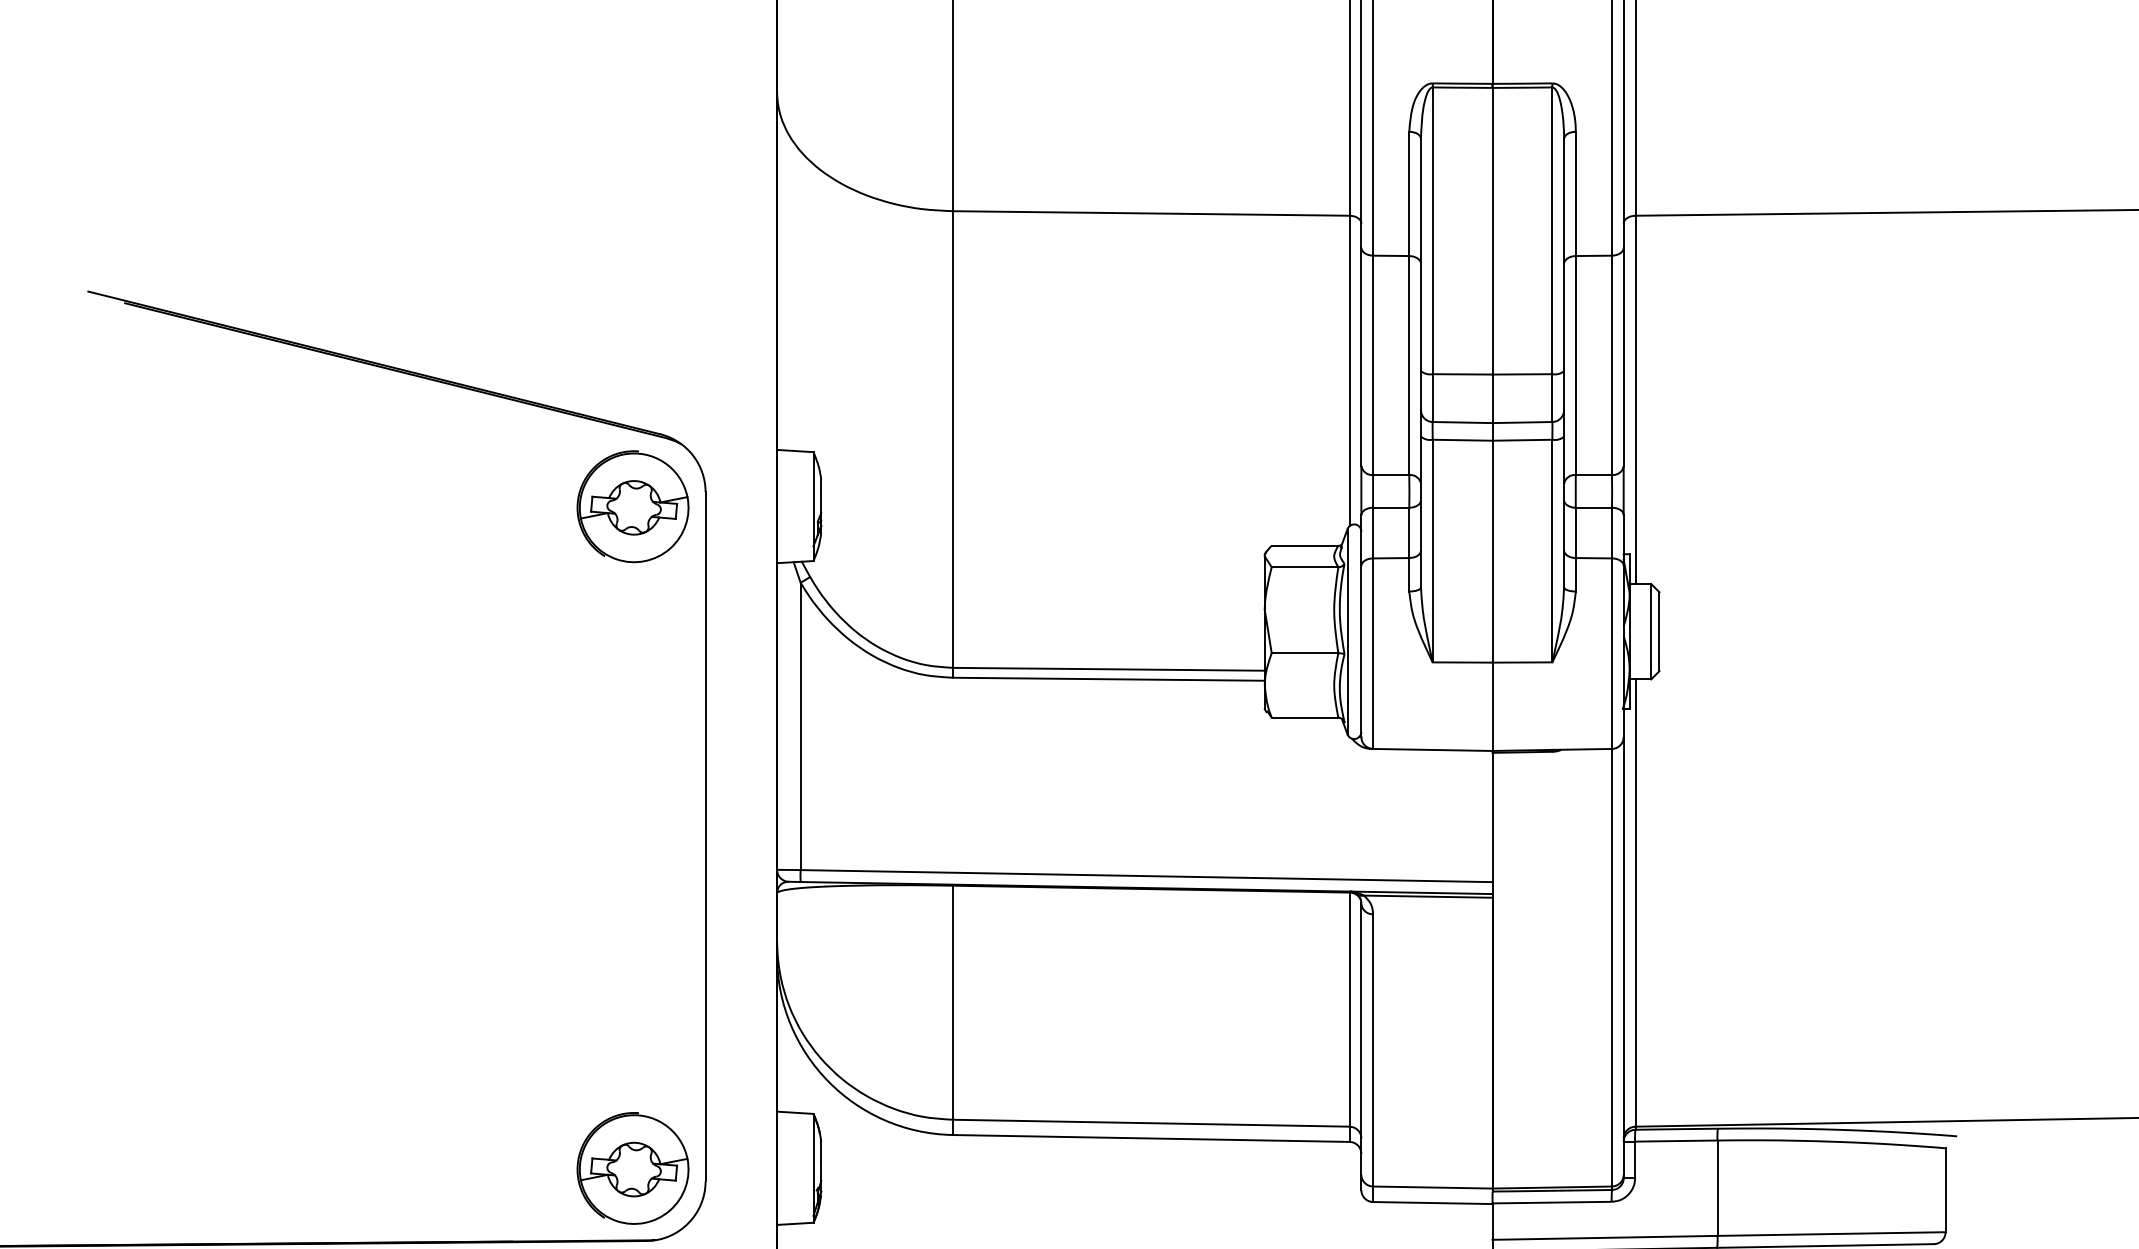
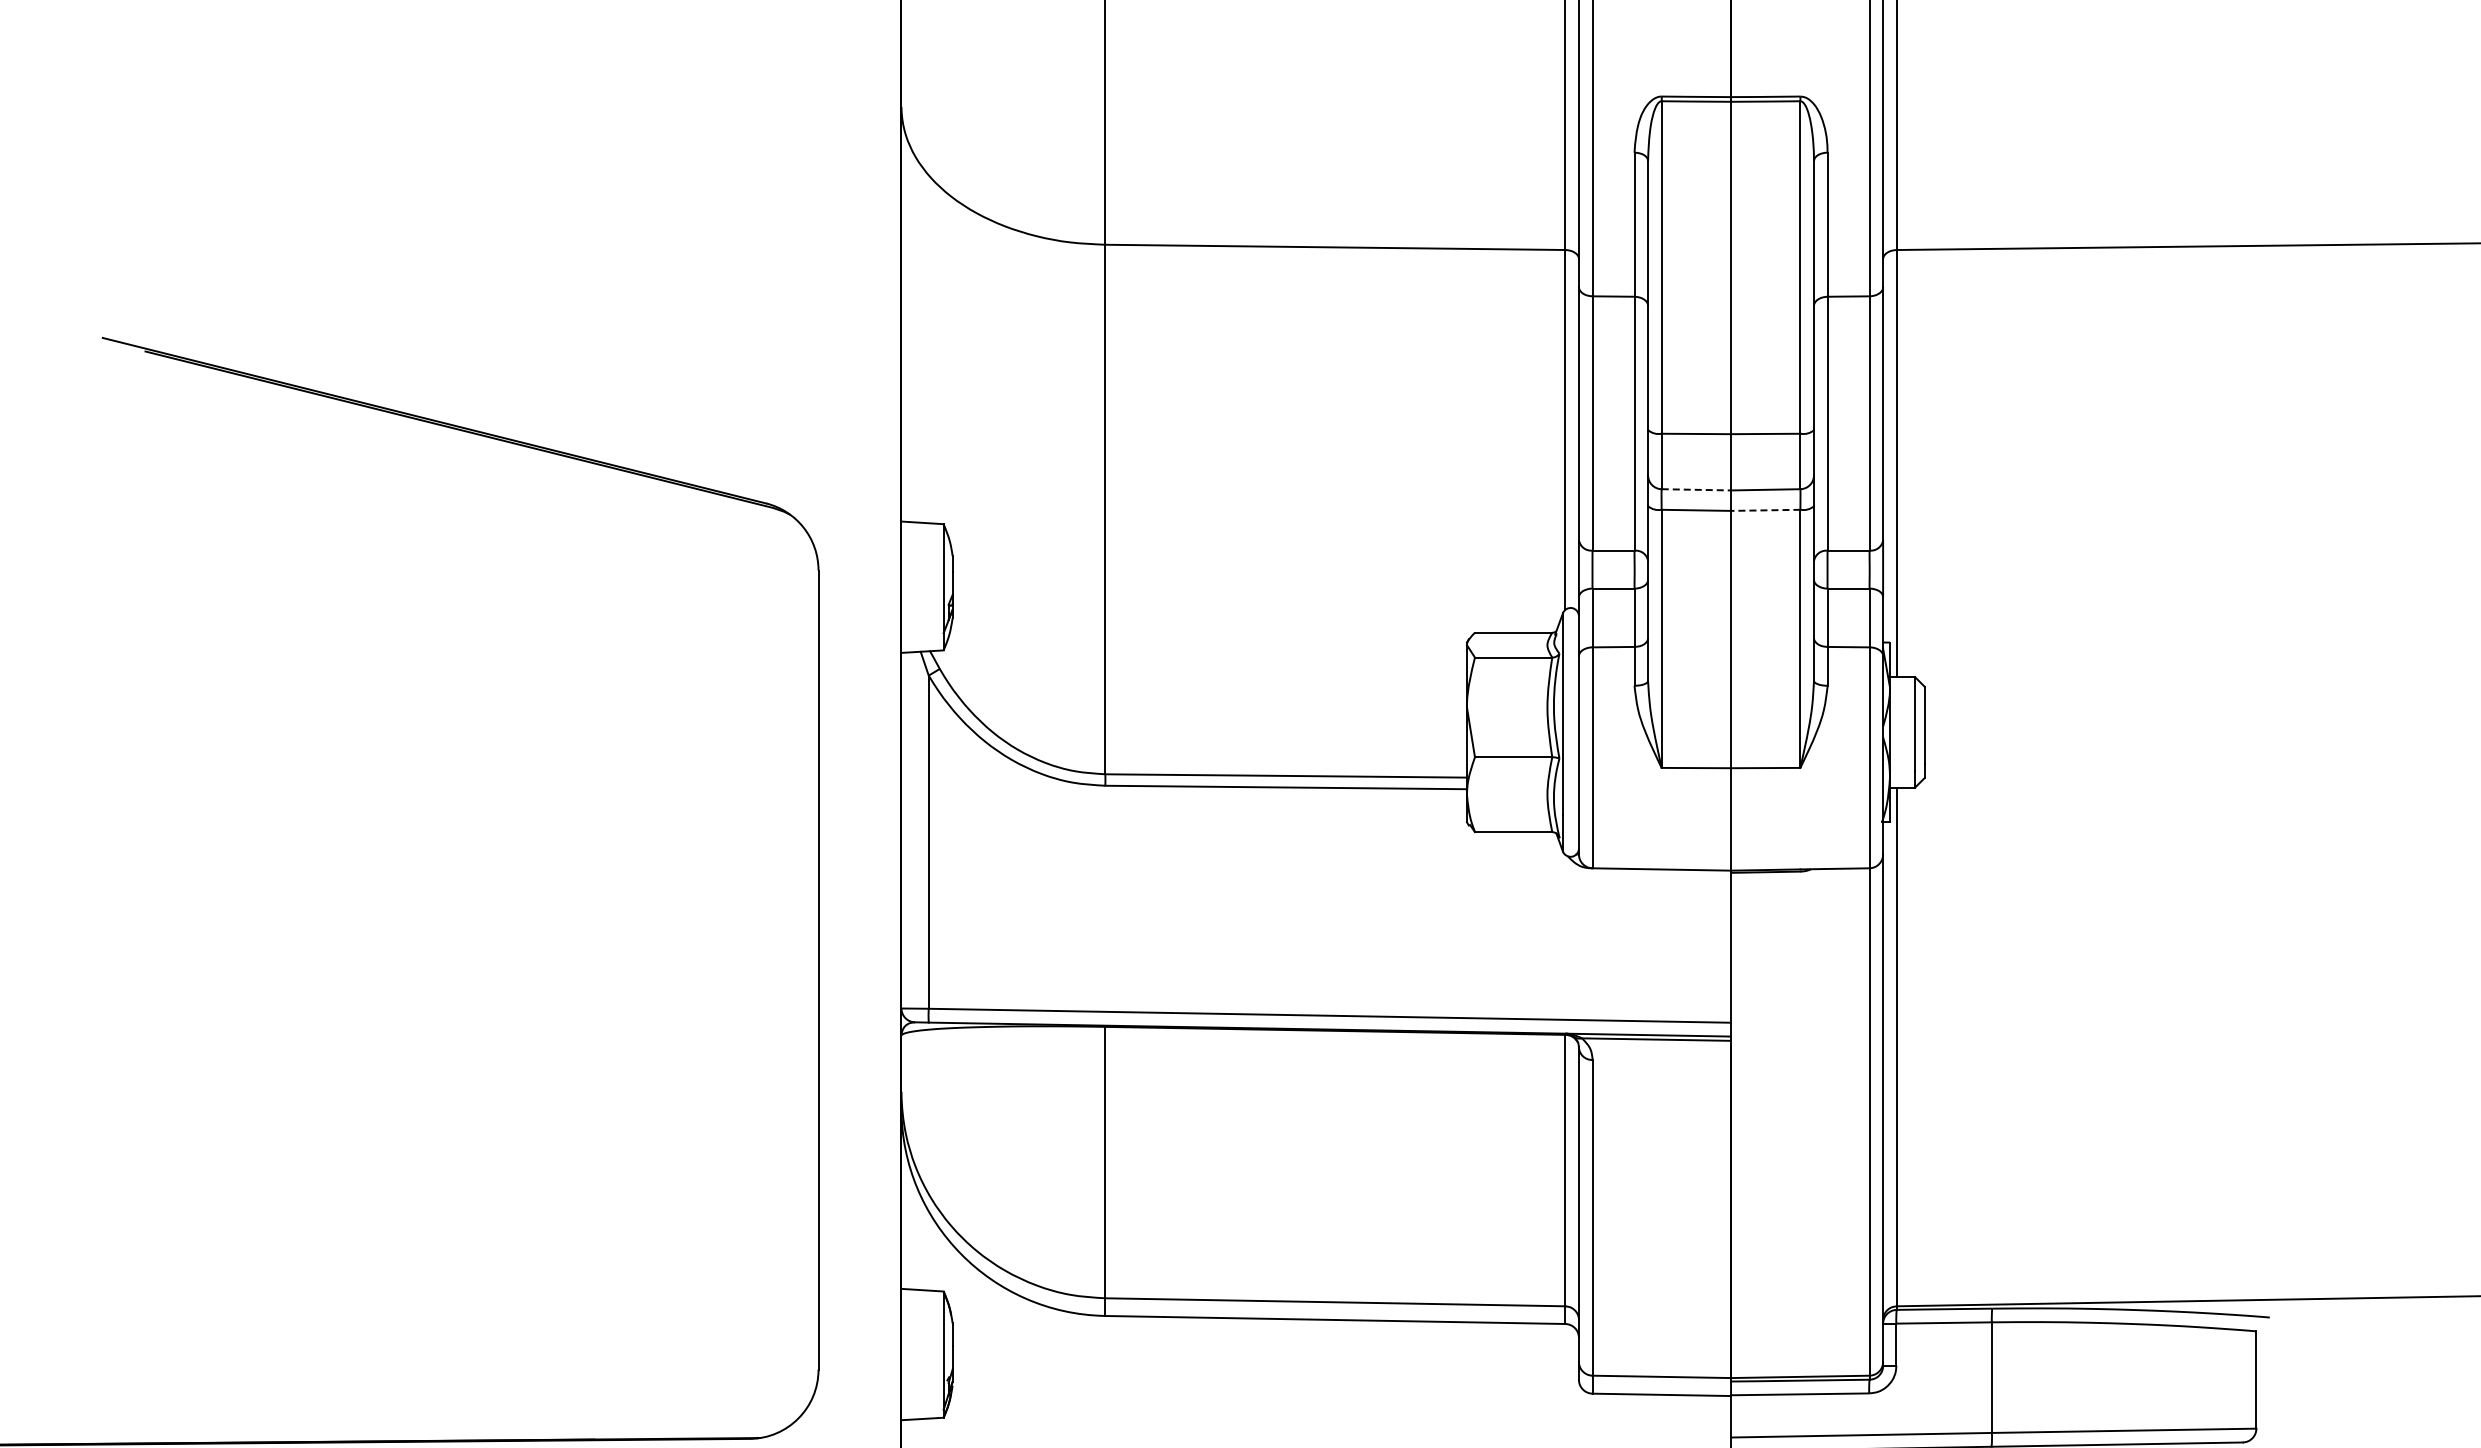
line: (1462, 422) -> (1696, 489), solid -> dashed
line: (1522, 440) -> (1765, 510), solid -> dashed
part: (633, 506) -> (734, 587), removed
part: (633, 1168) -> (734, 1354), removed

